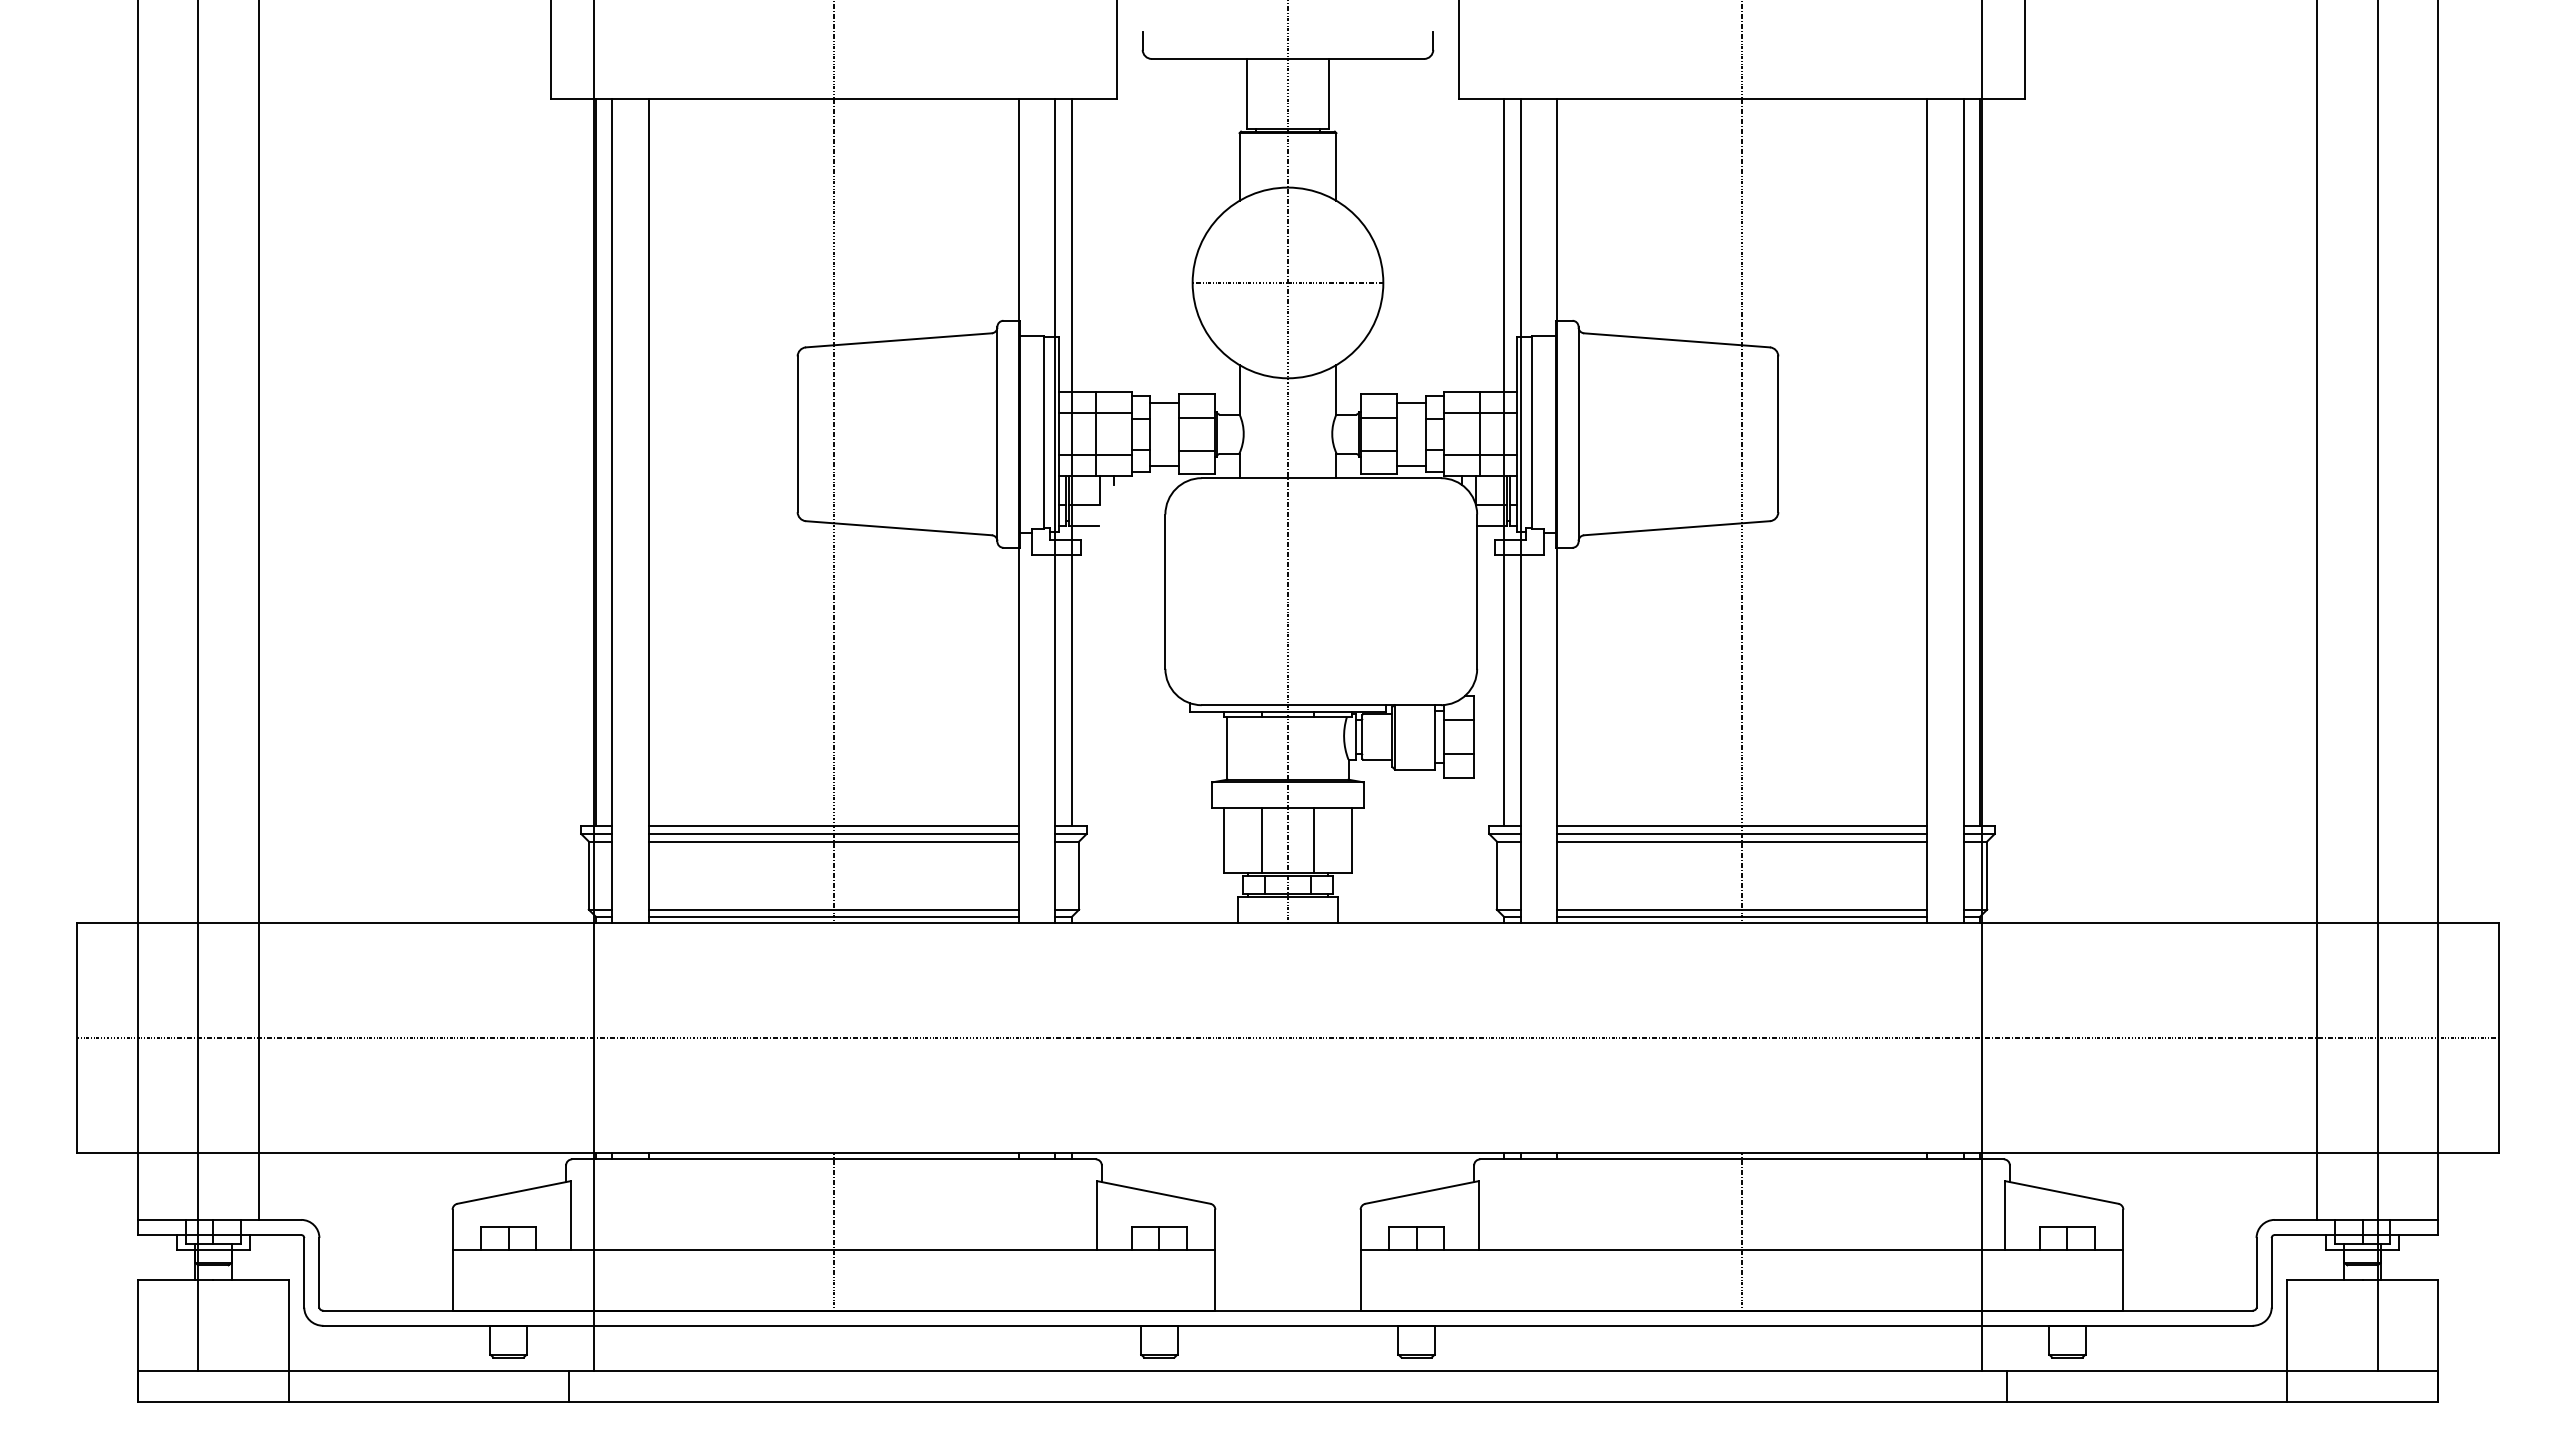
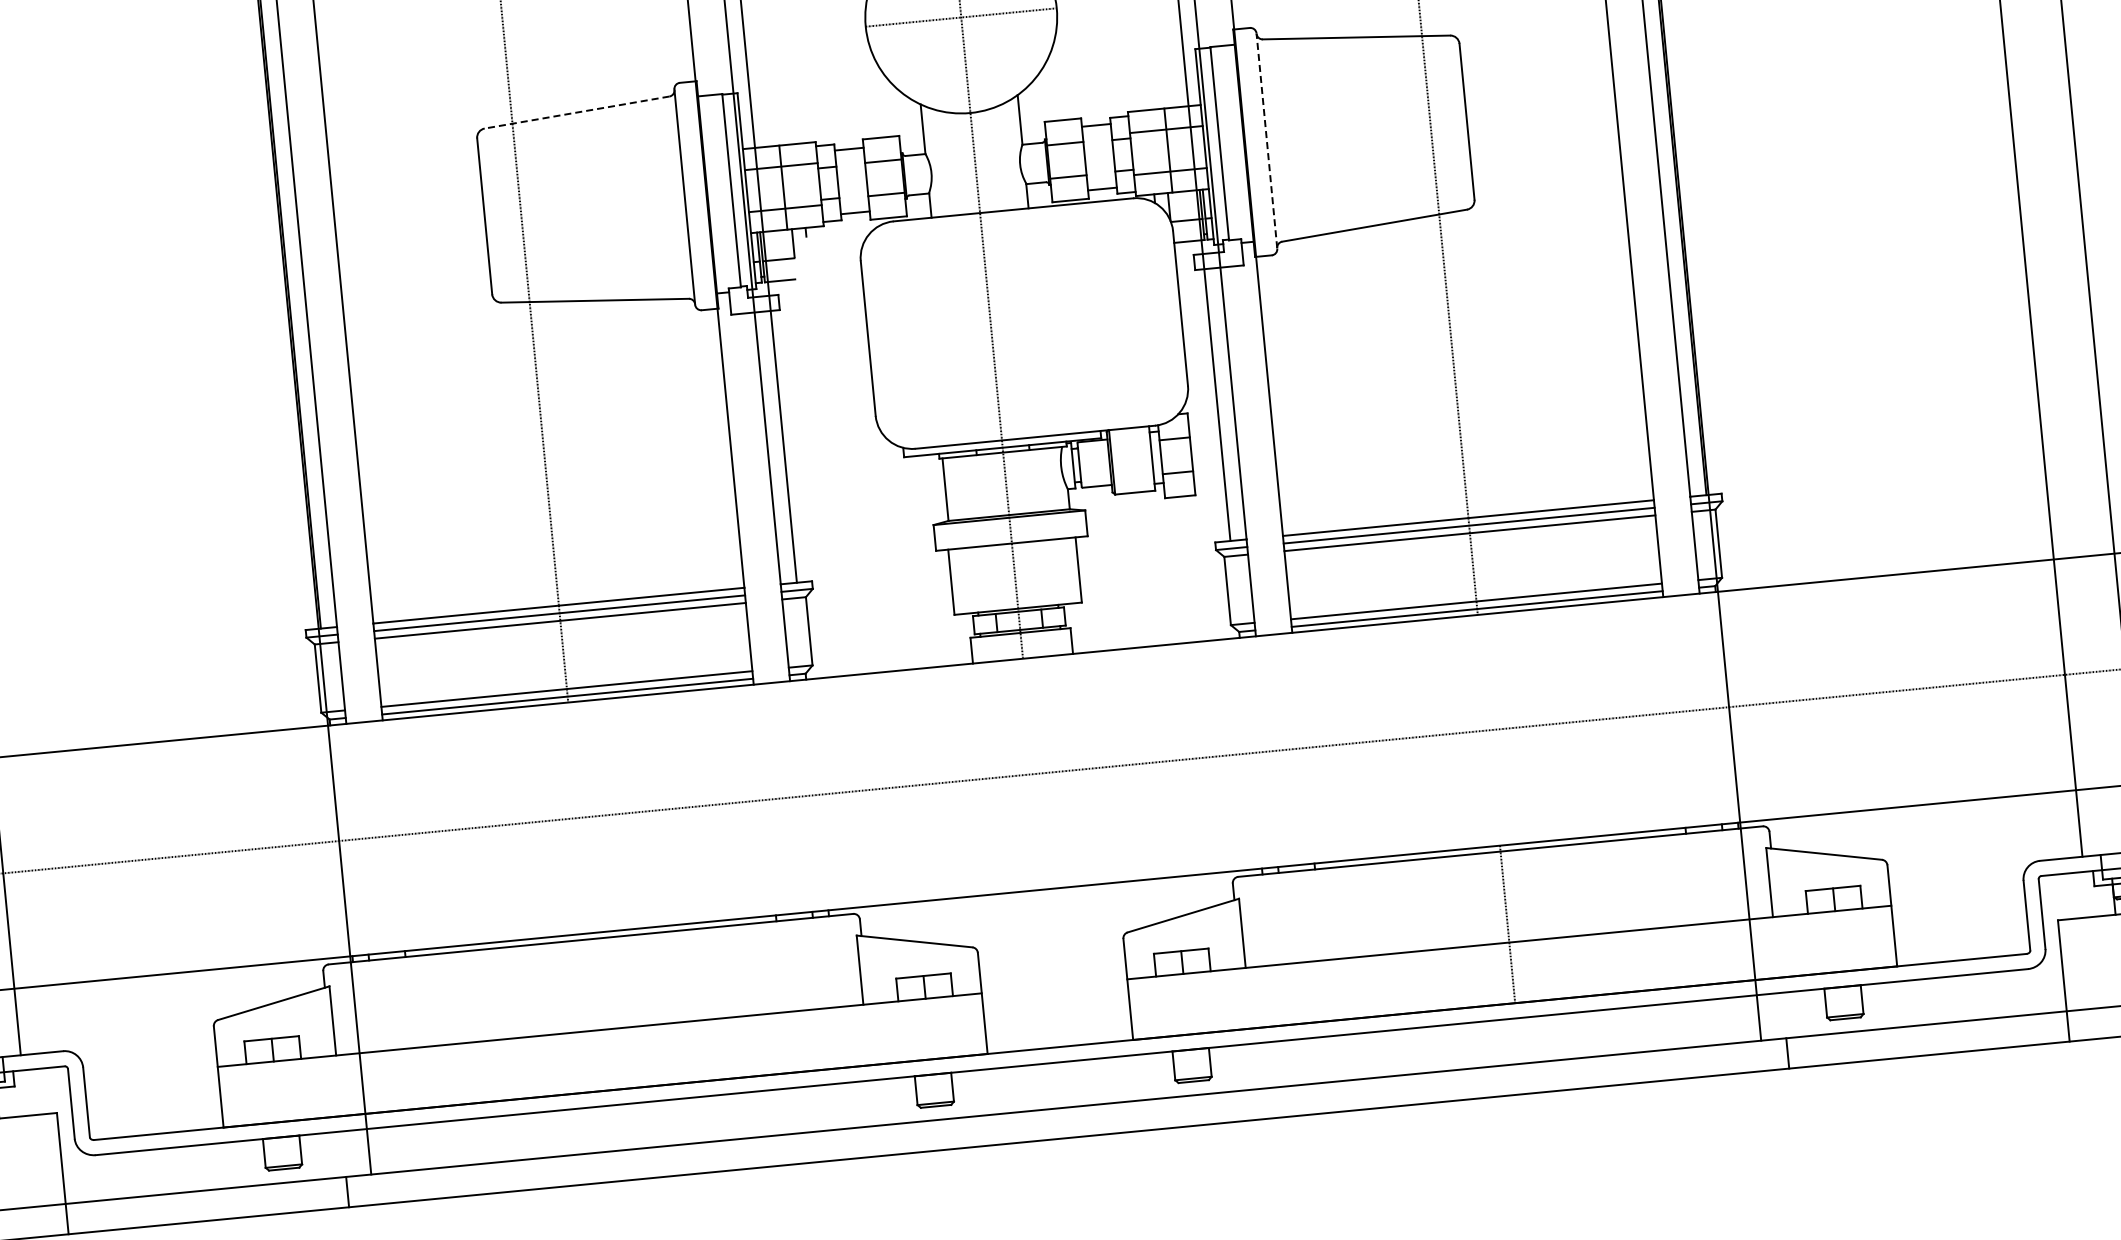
line: (898, 340) -> (576, 112), solid -> dashed
line: (1578, 433) -> (1266, 140), solid -> dashed
line: (1261, 840) -> (988, 578), removed
line: (1314, 840) -> (1041, 573), removed
line: (833, 1231) -> (597, 1011), removed

